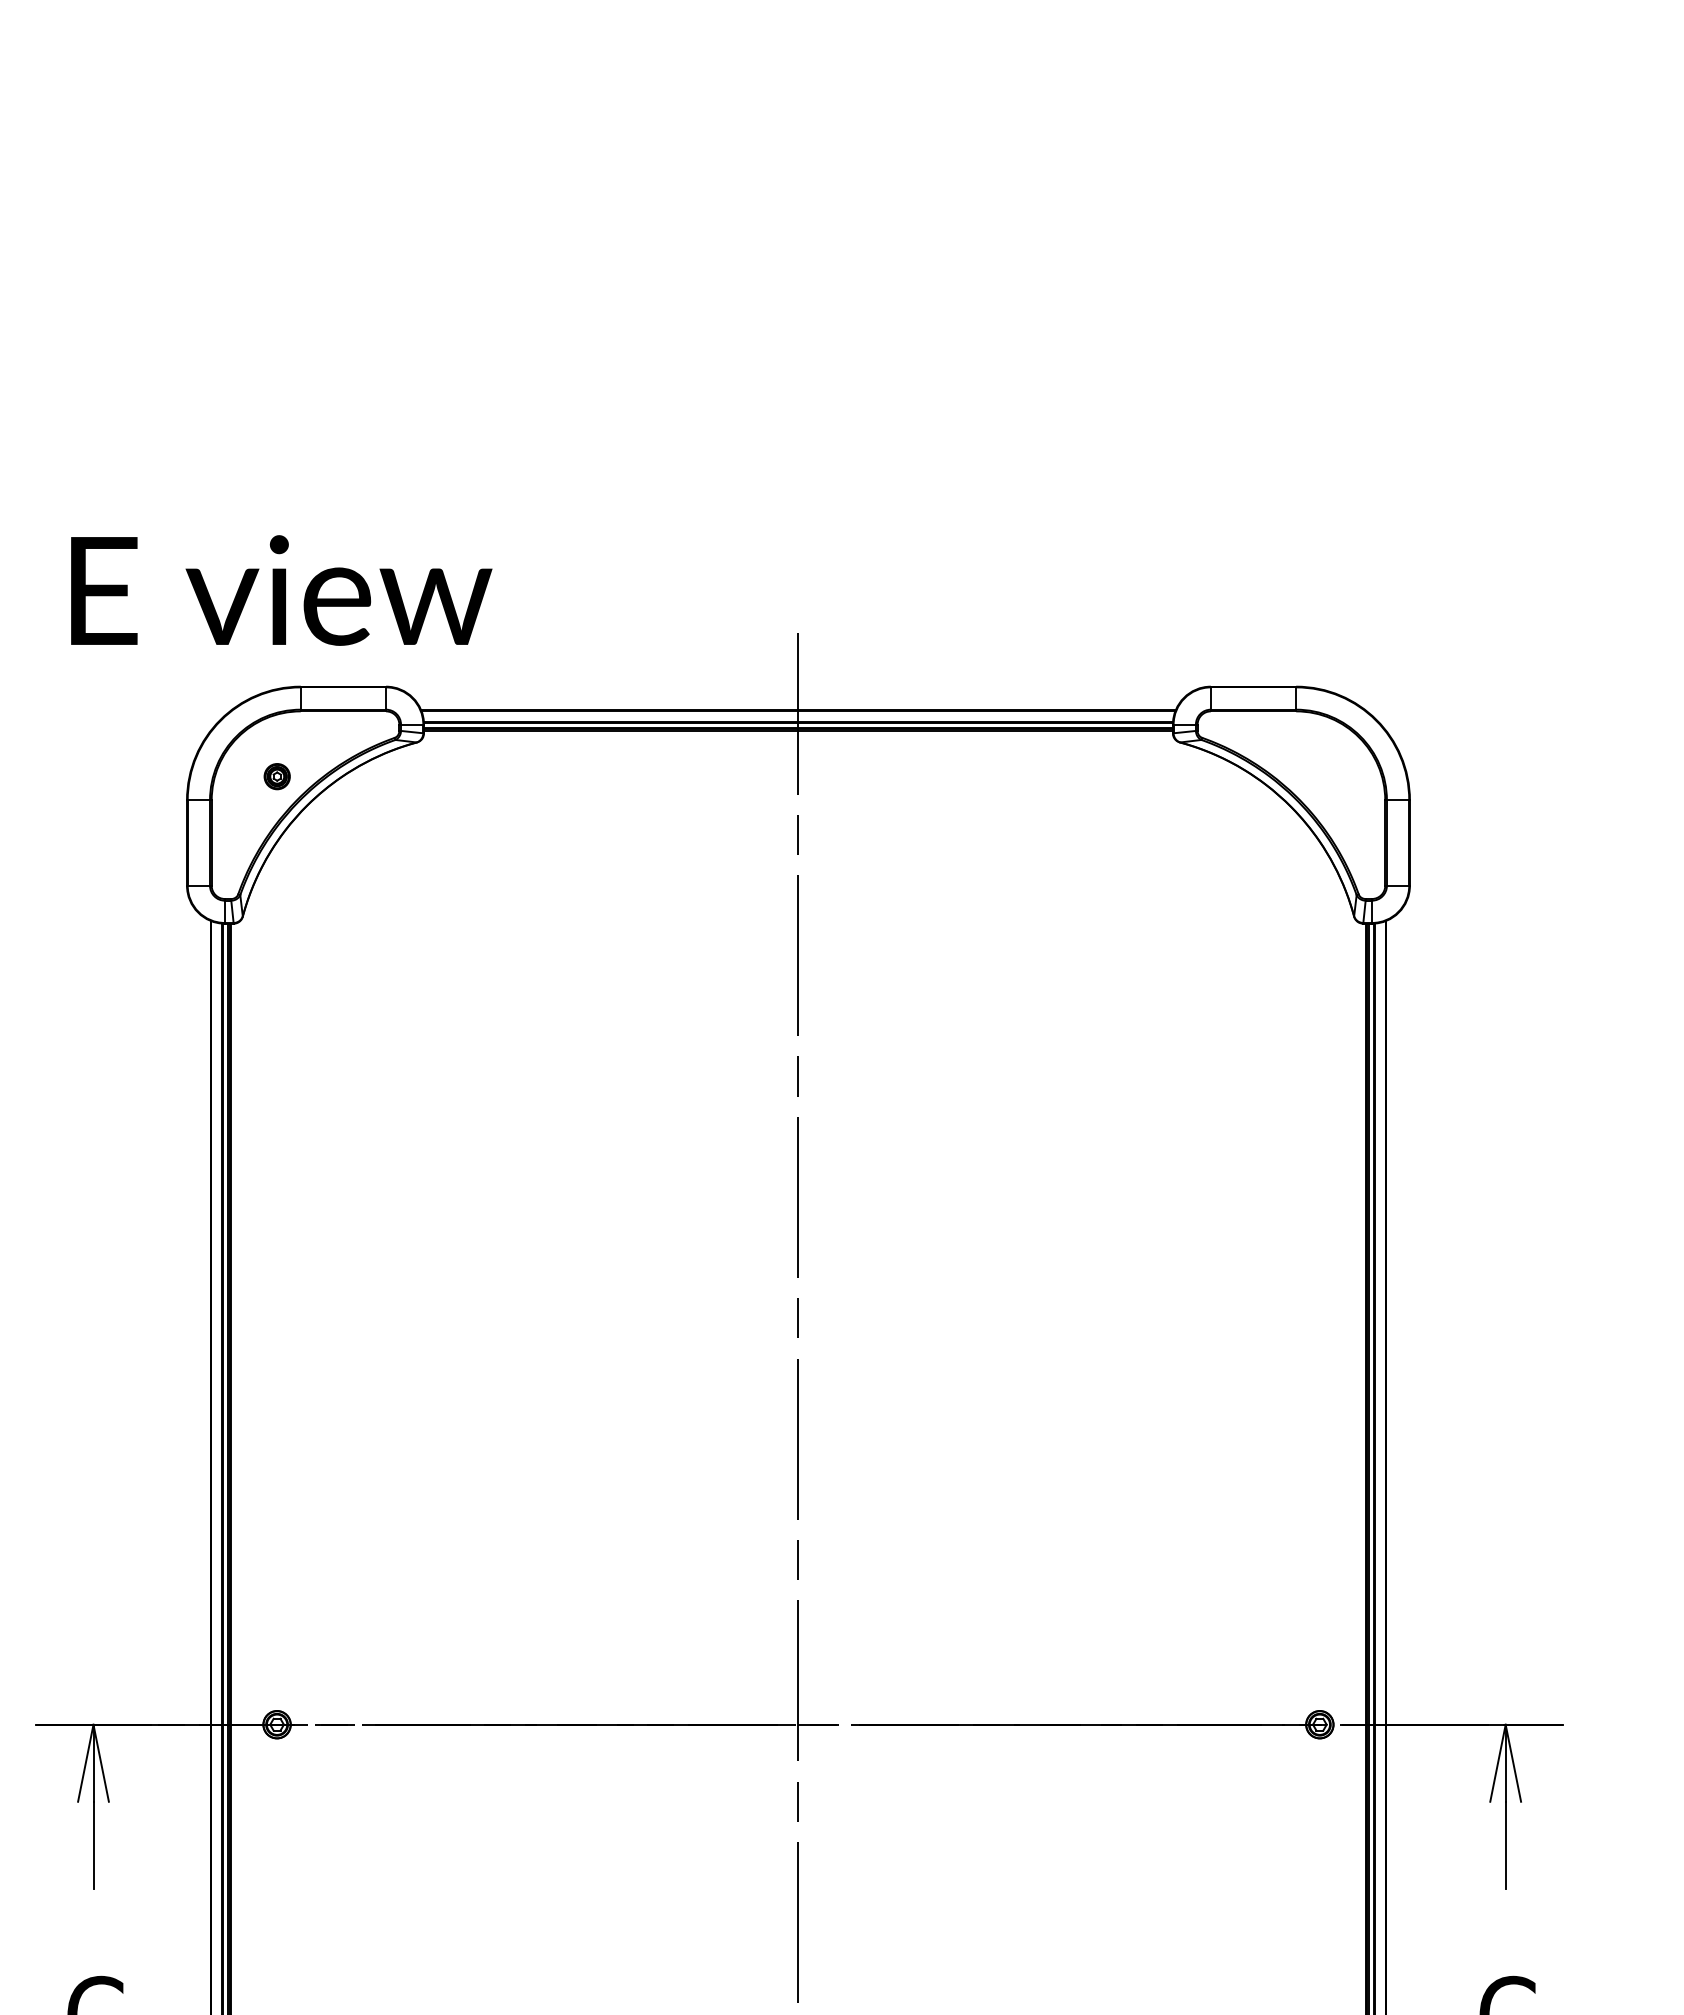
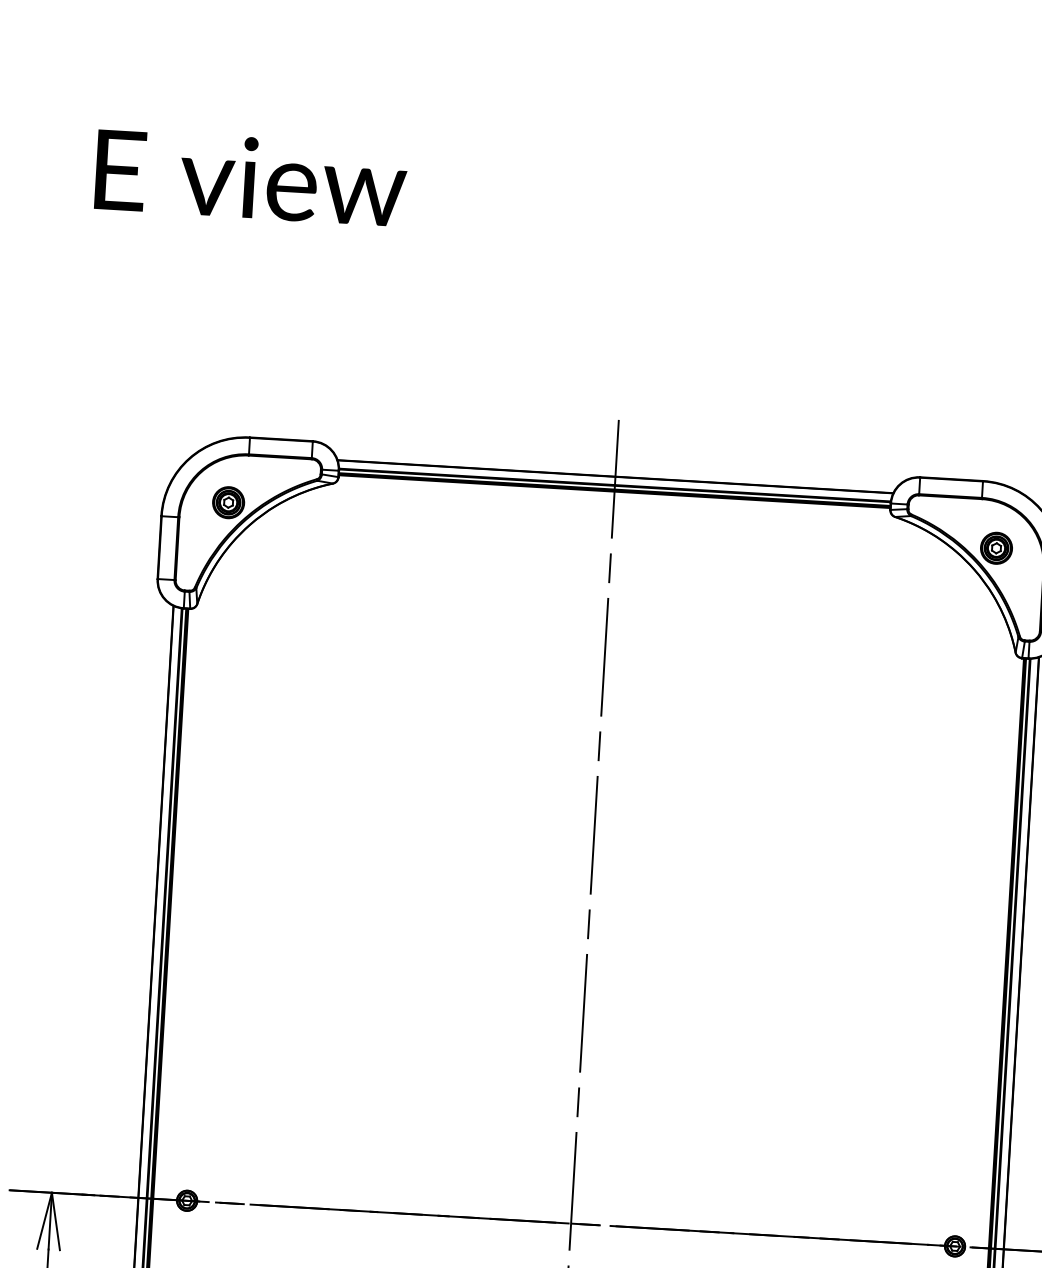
text: (281, 590) -> (251, 177), moved
part: (277, 776) -> (228, 502), size x1.67
part: (1319, 776) -> (996, 548), added

